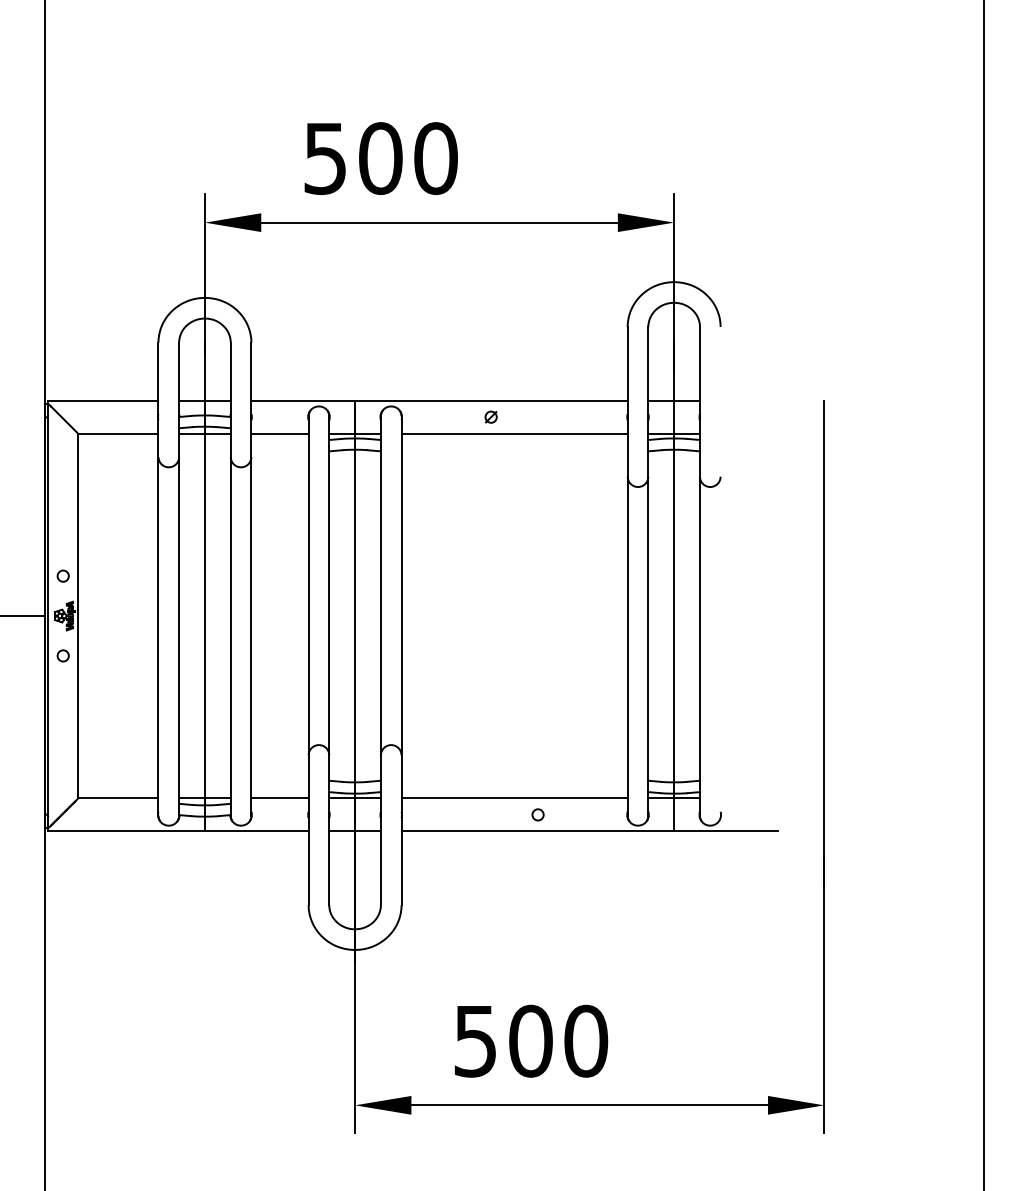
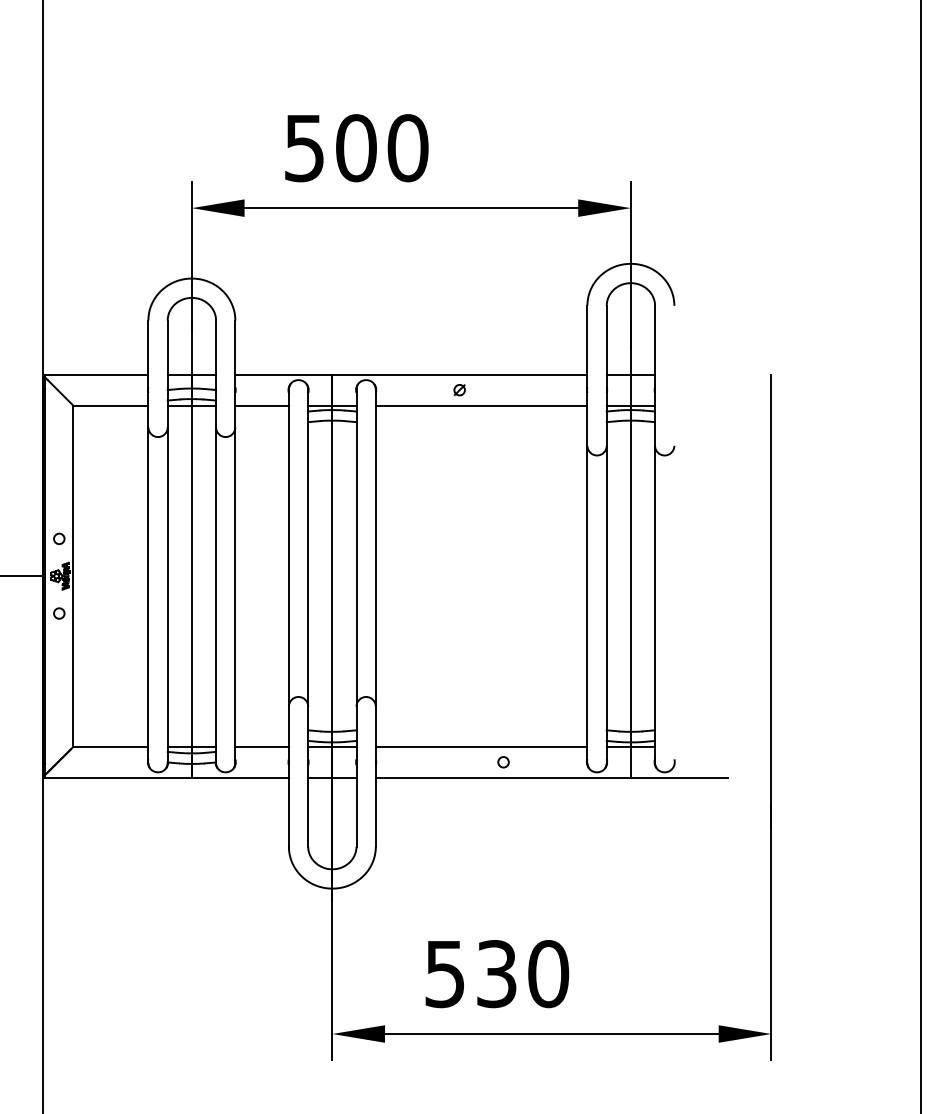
text: (530, 1041) -> (496, 974), 500 -> 530

